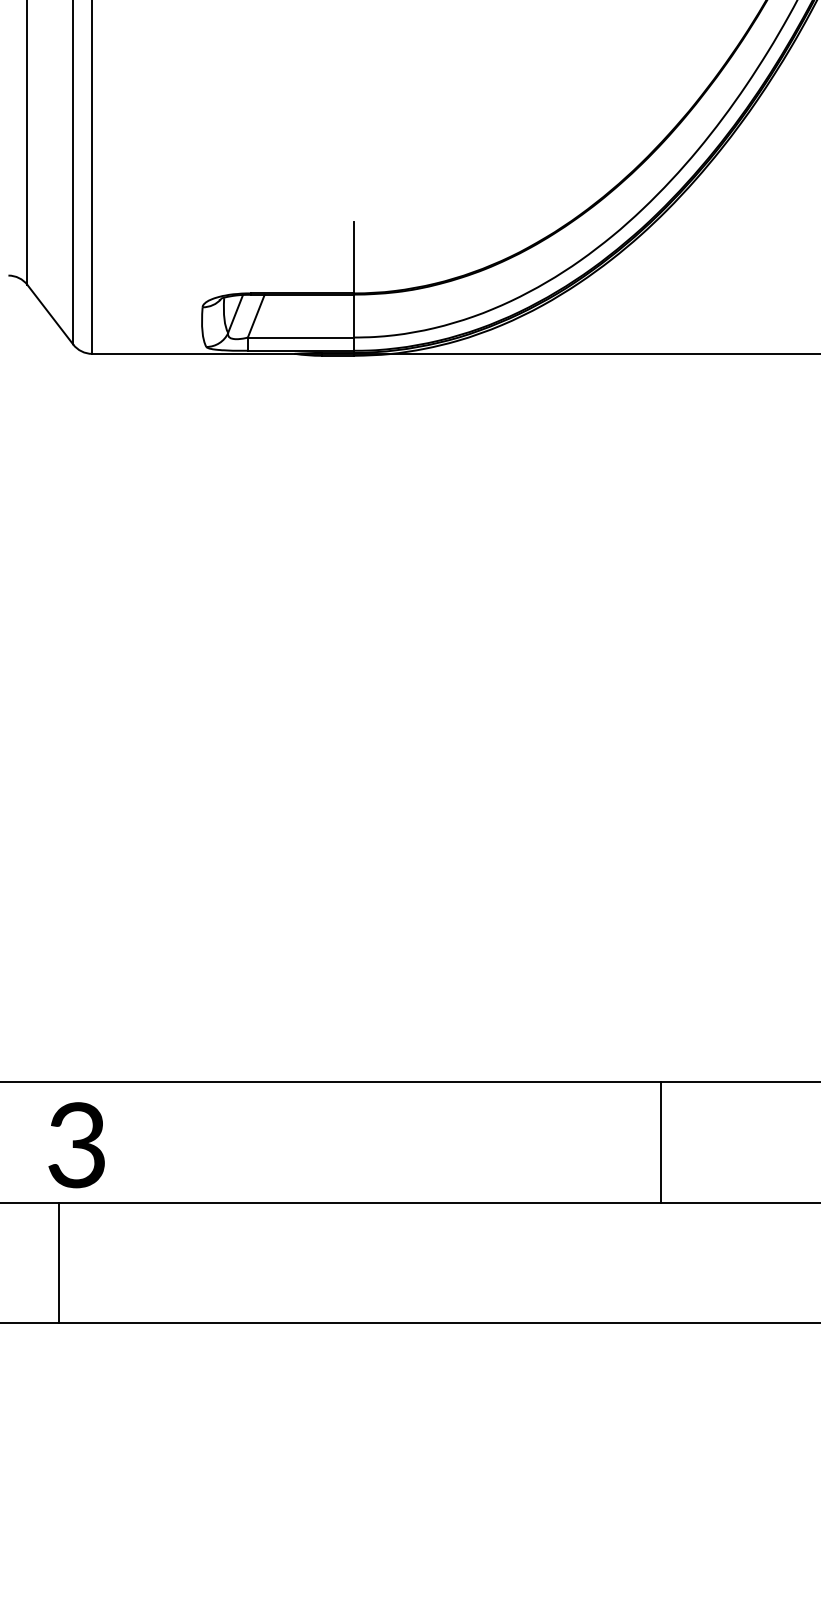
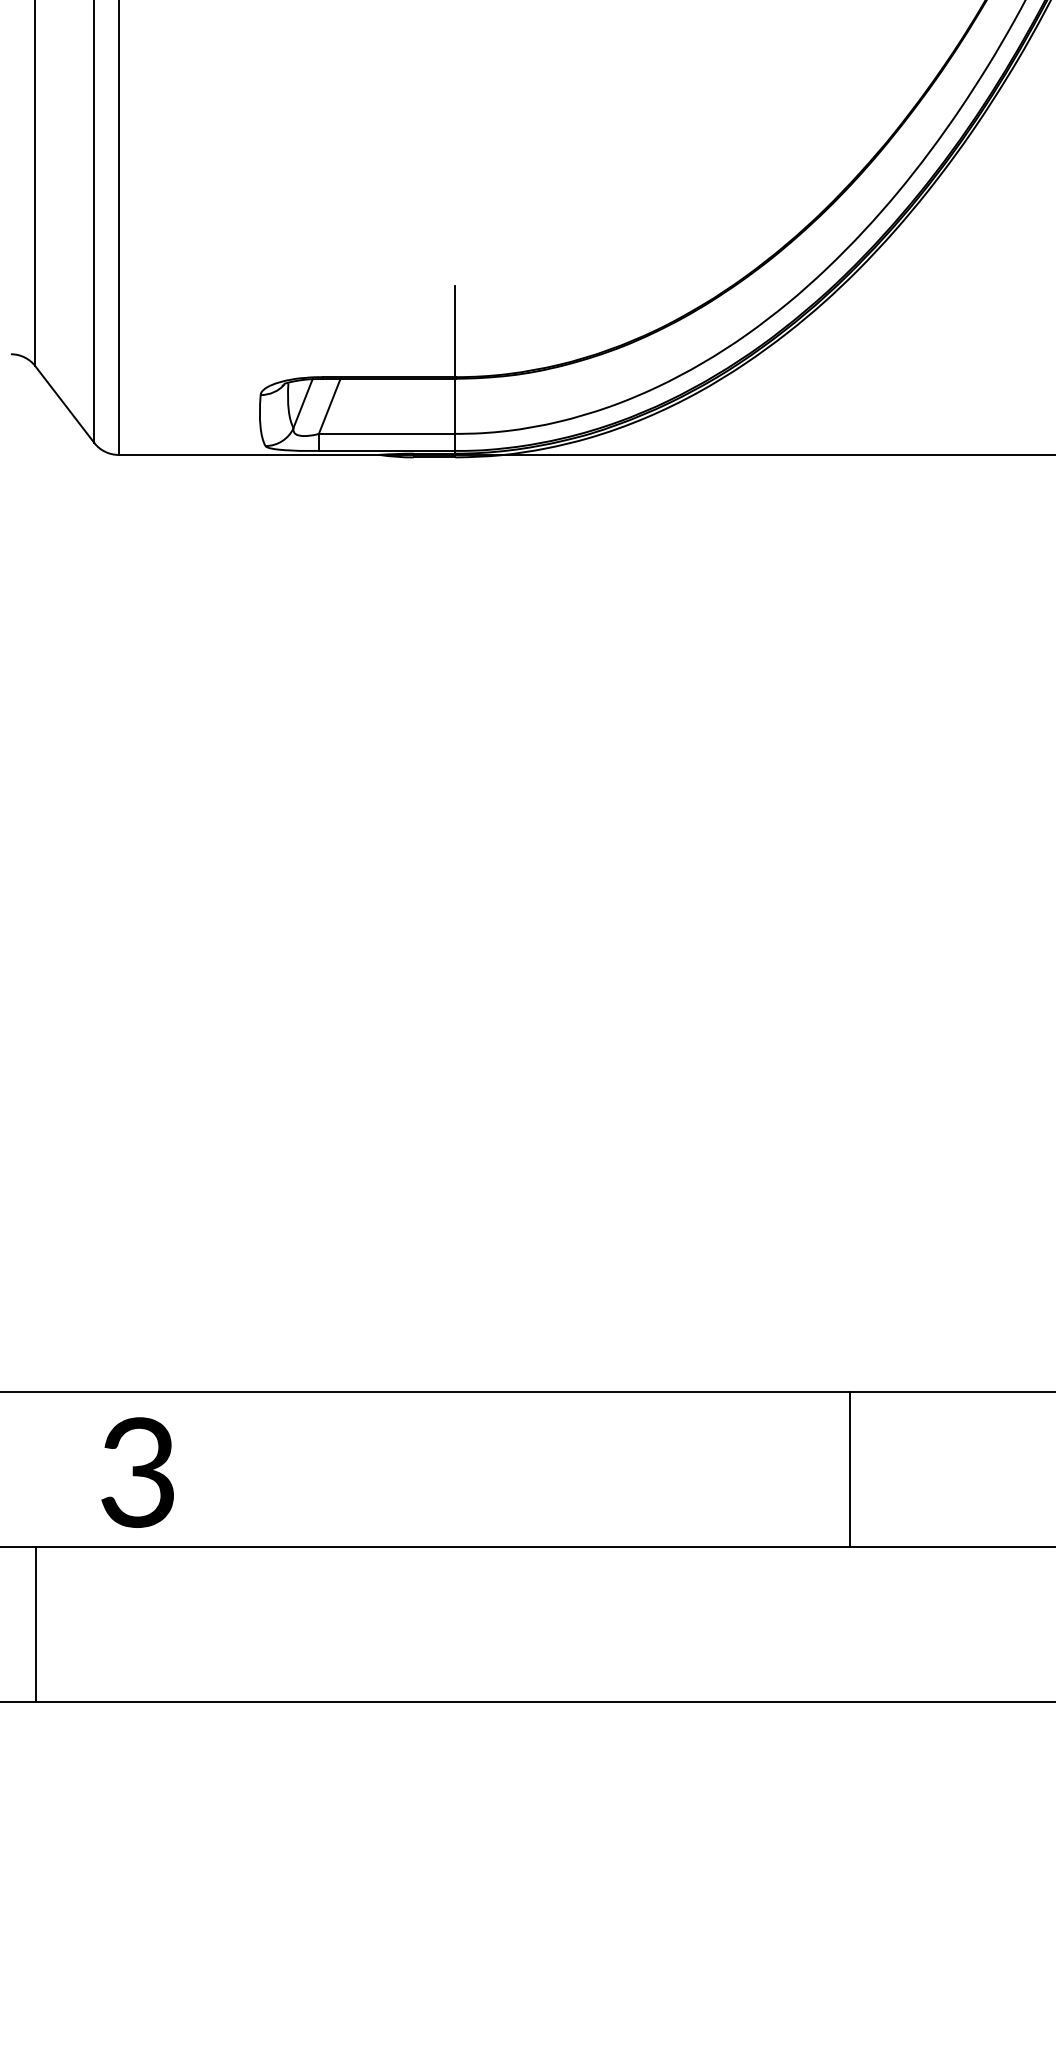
text: (76, 1145) -> (137, 1472), moved
line: (58, 1262) -> (35, 1623), moved

